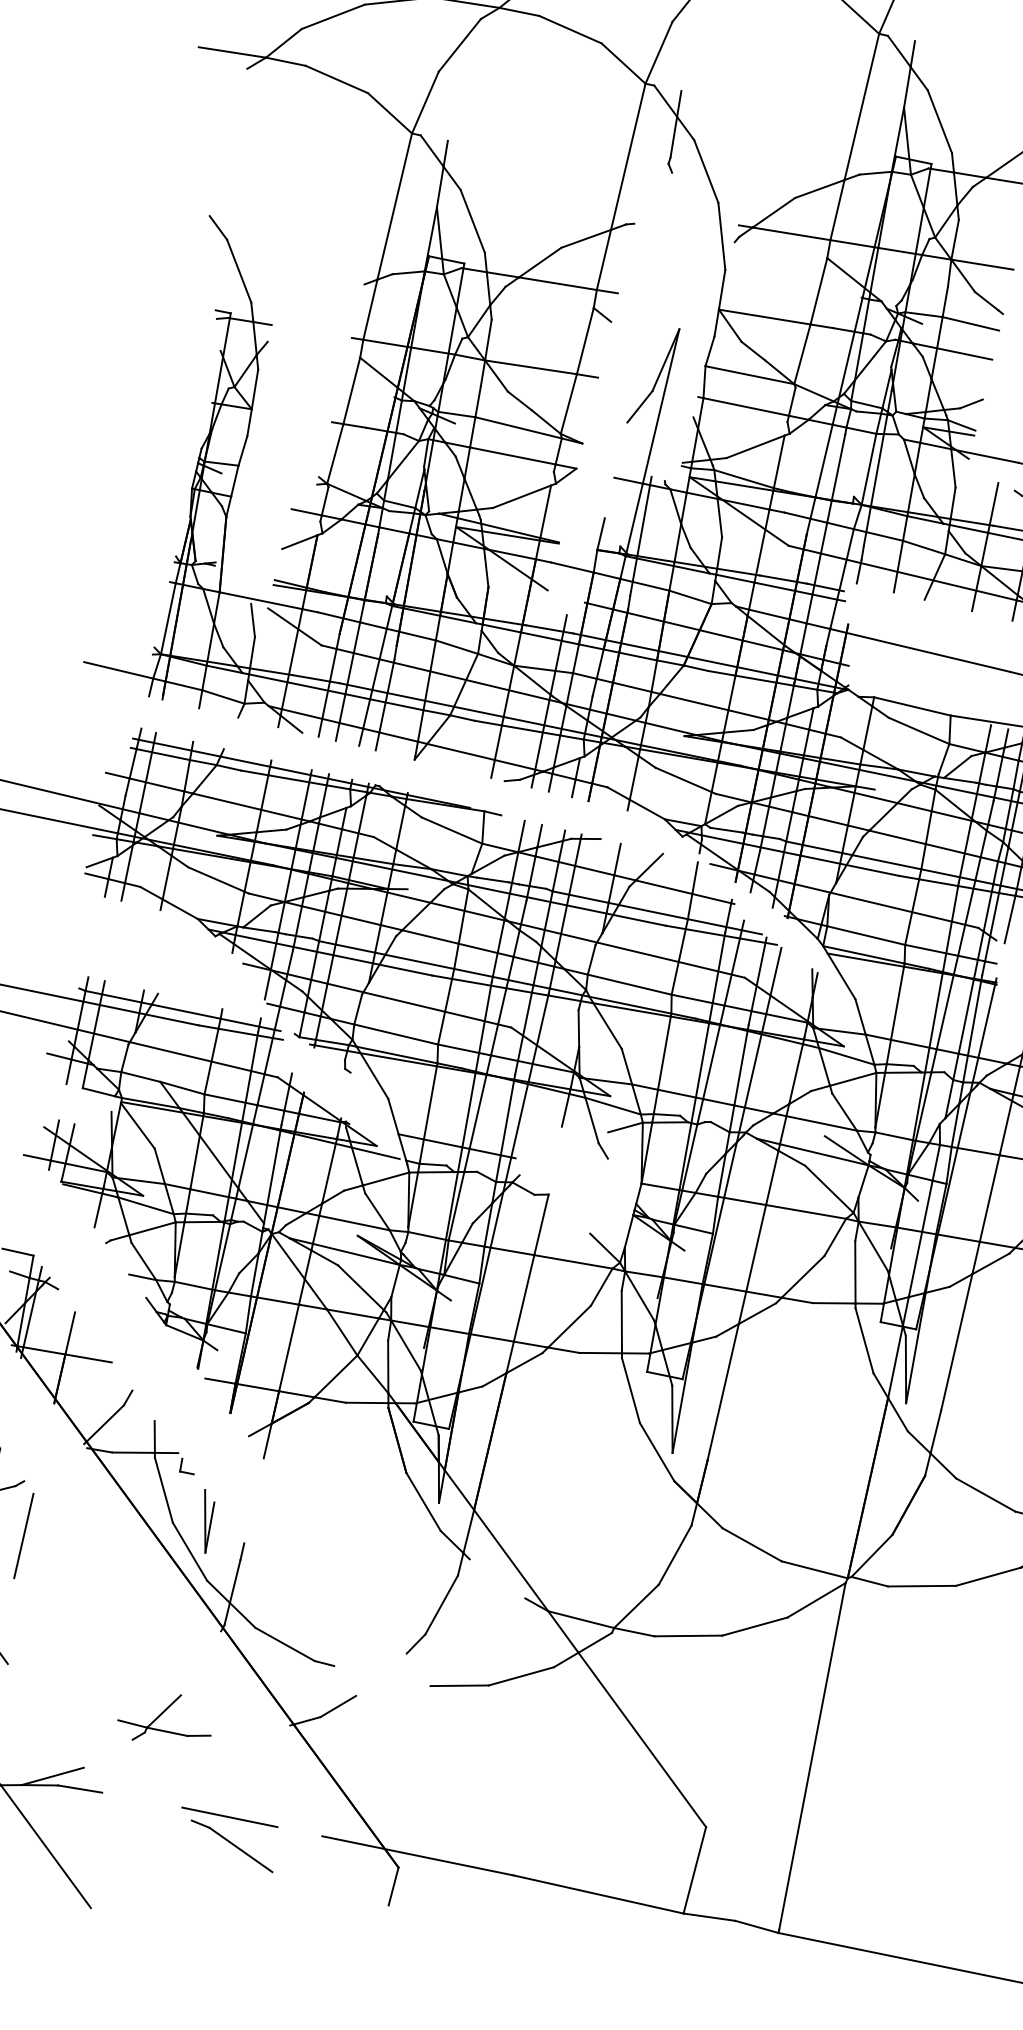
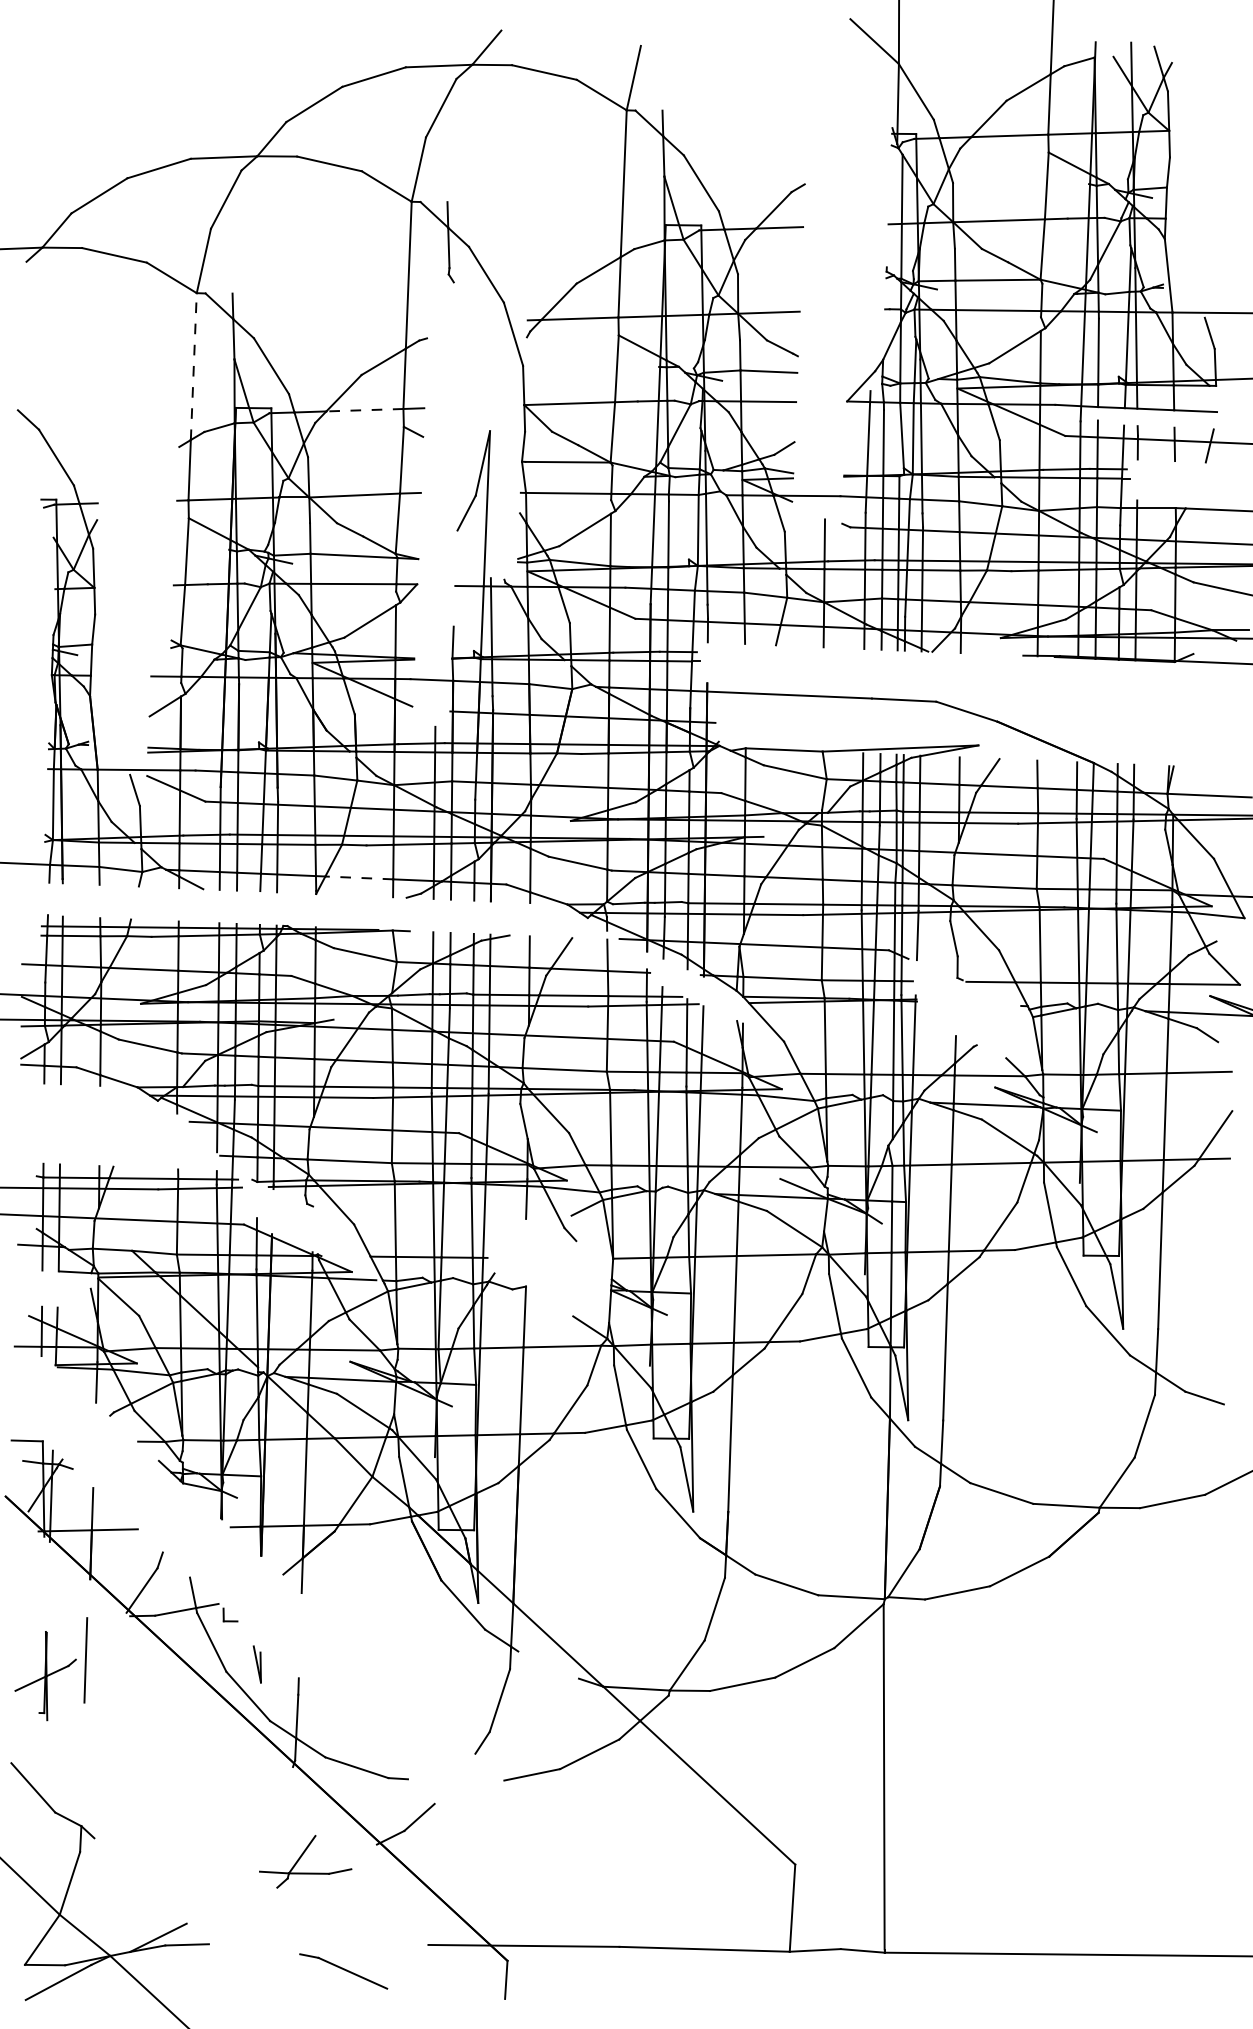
line: (394, 206) -> (193, 366), solid -> dashed
line: (557, 283) -> (364, 410), solid -> dashed
line: (461, 751) -> (359, 877), solid -> dashed
part: (205, 1521) -> (257, 1664), size x0.6
line: (23, 1536) -> (85, 1660), moved
part: (166, 1718) -> (305, 1861), moved
line: (229, 1816) -> (335, 1943), removed

